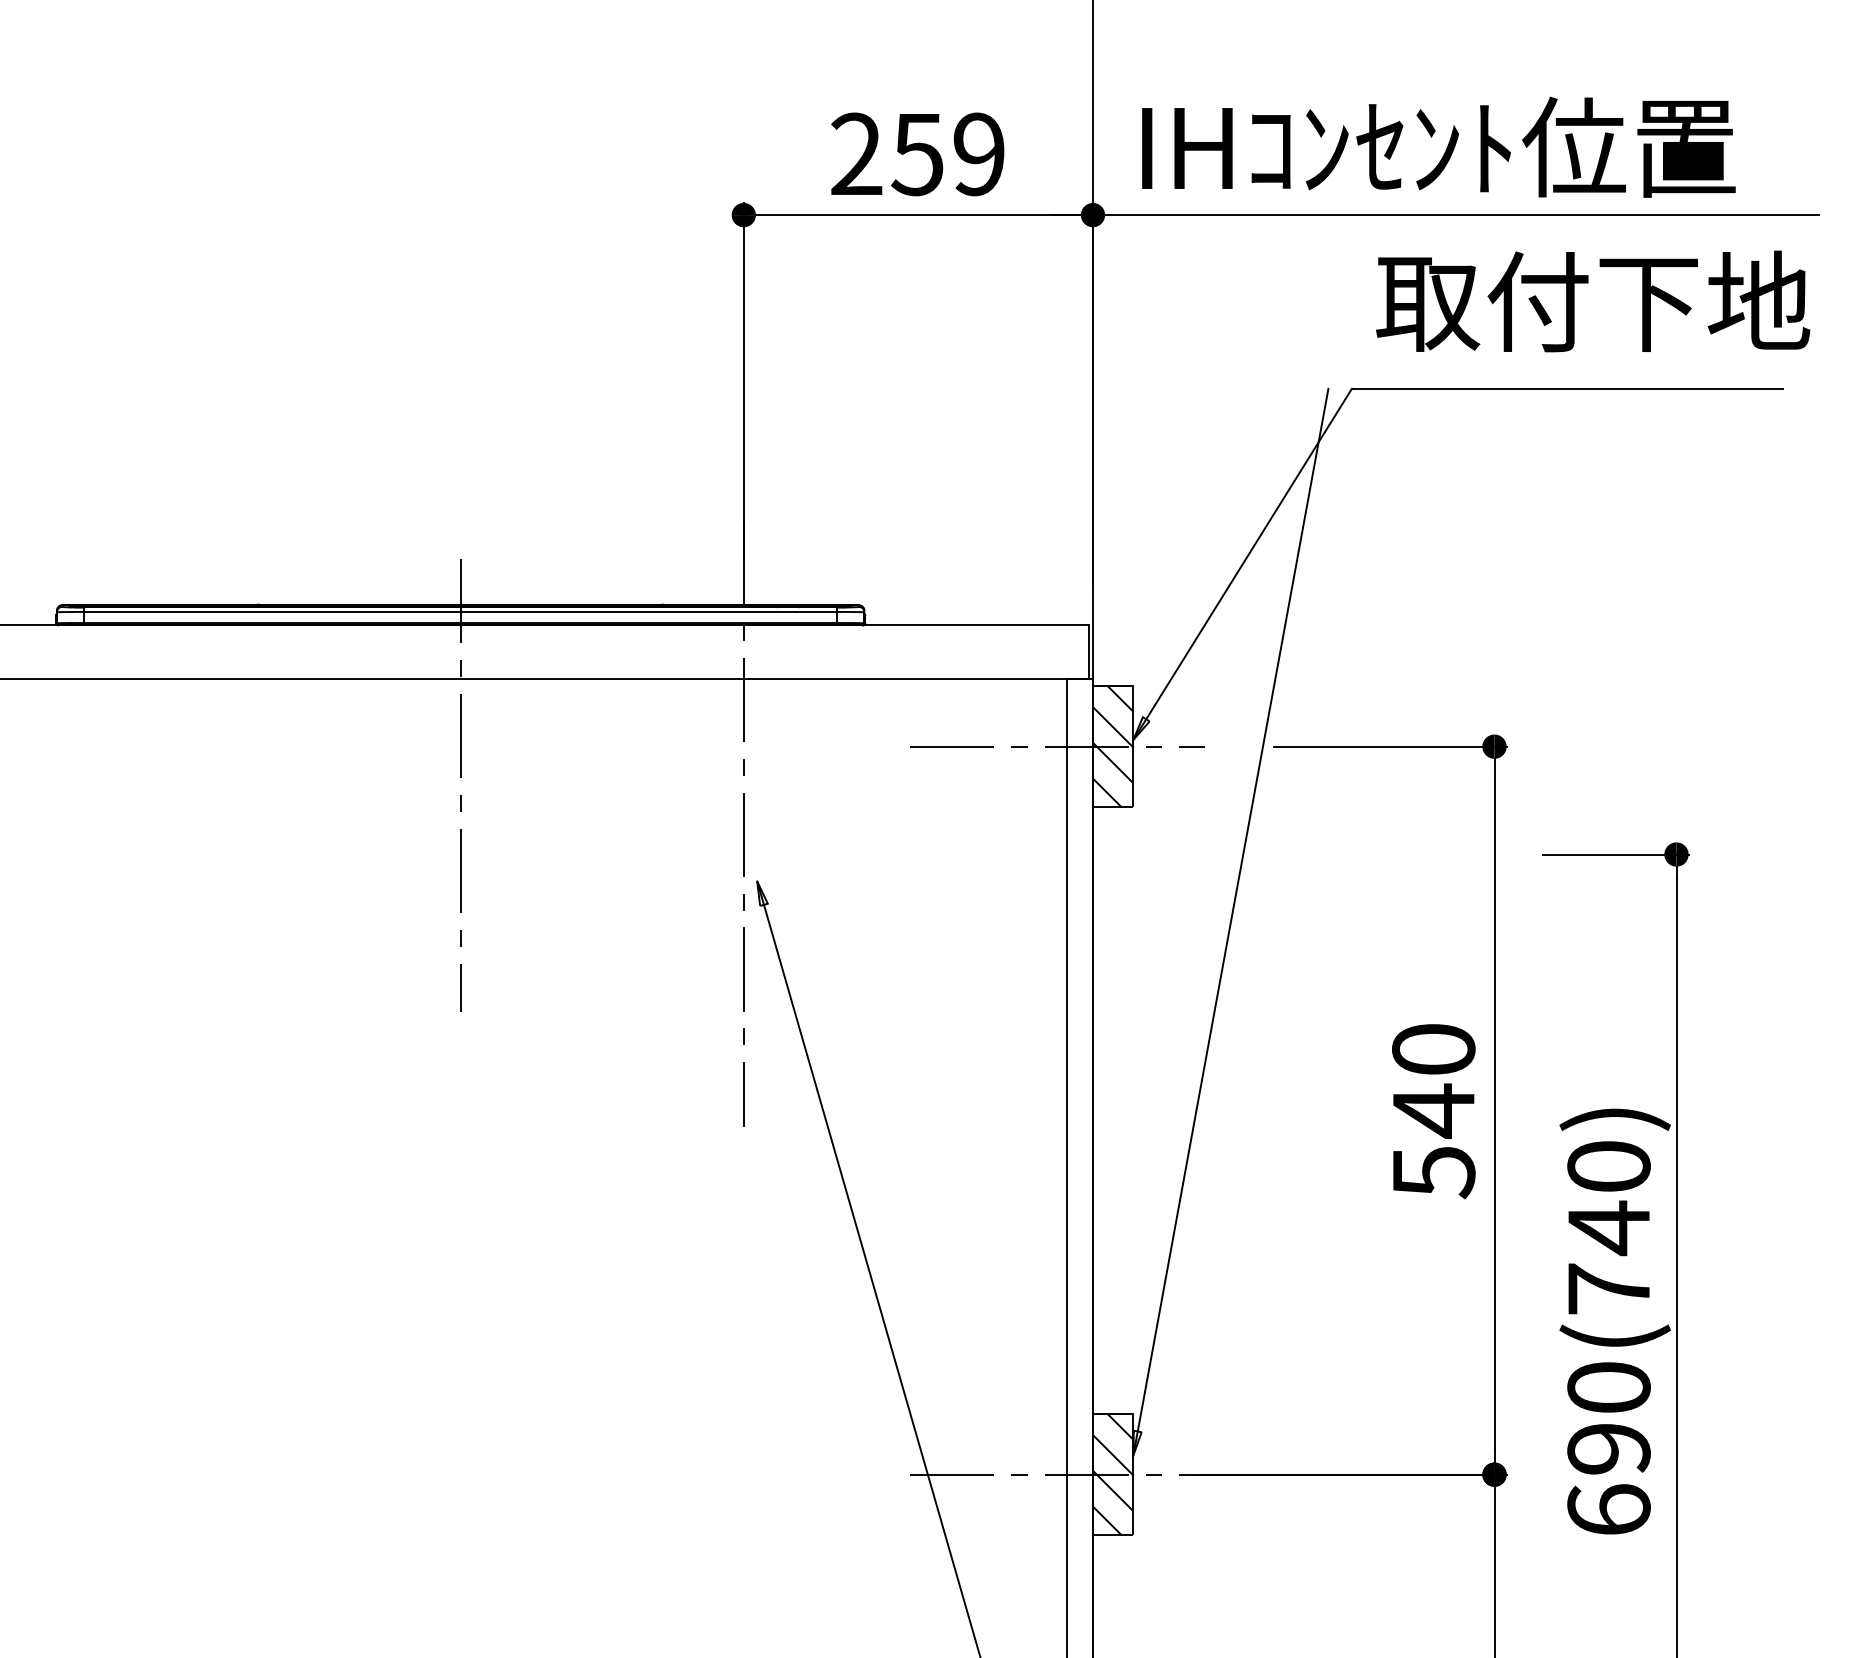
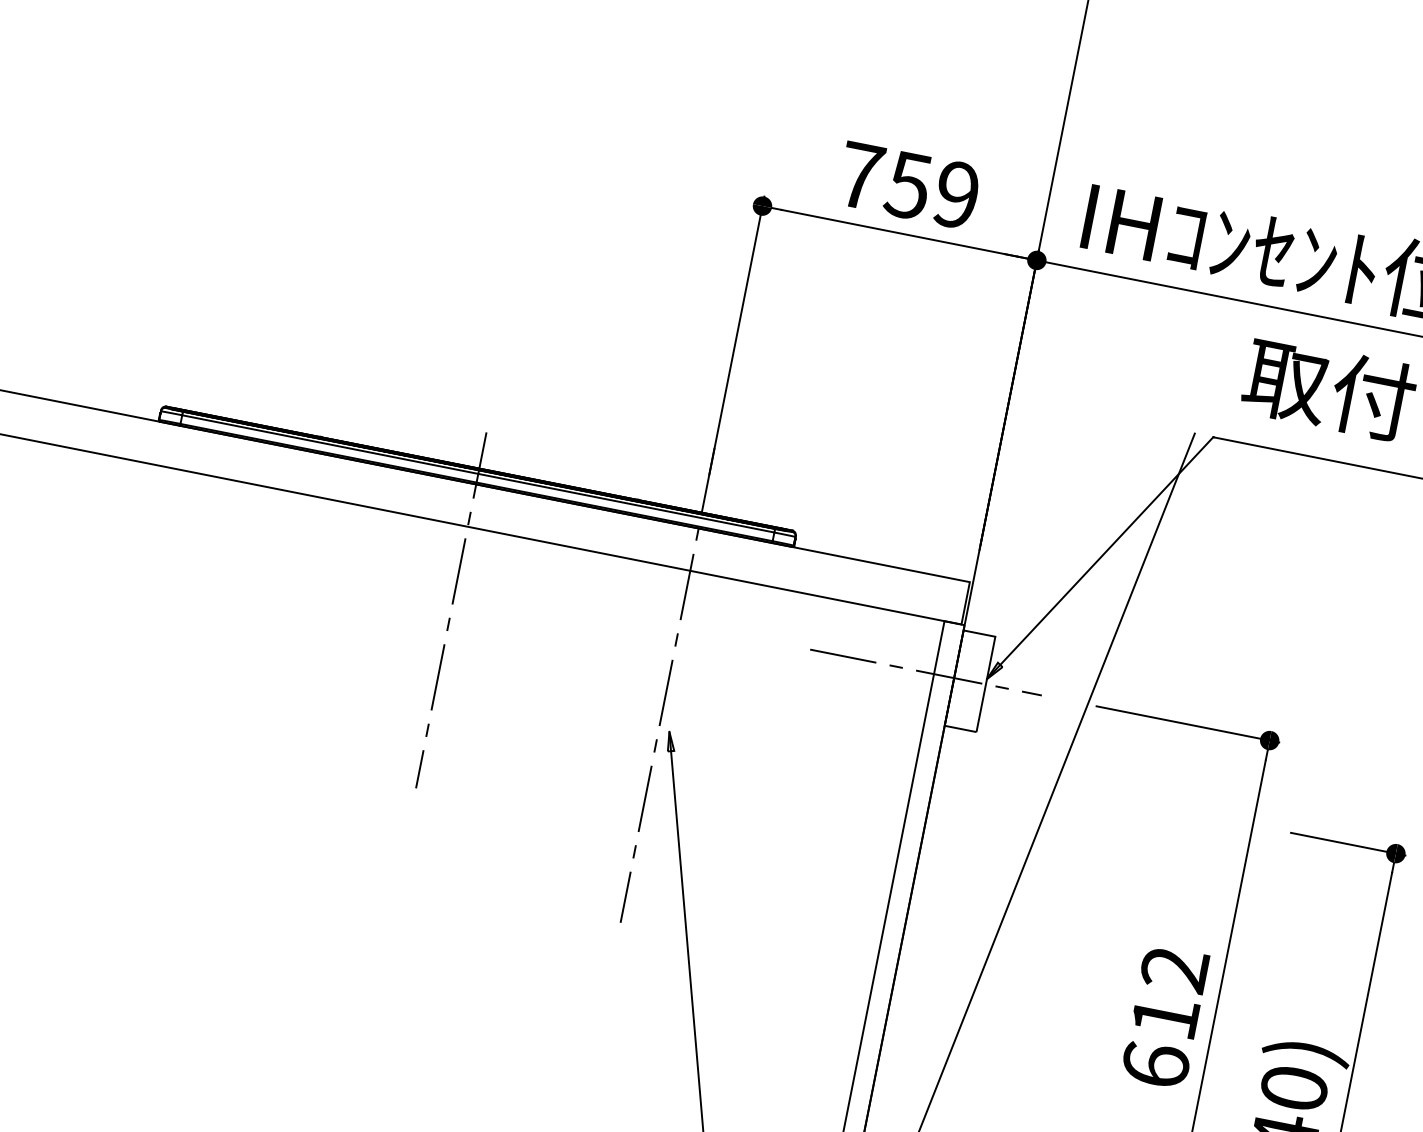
text: (856, 153) -> (860, 175), 259 -> 759
hatch: (1112, 746) -> (969, 681), removed
text: (1433, 1111) -> (1164, 1017), 540 -> 612

